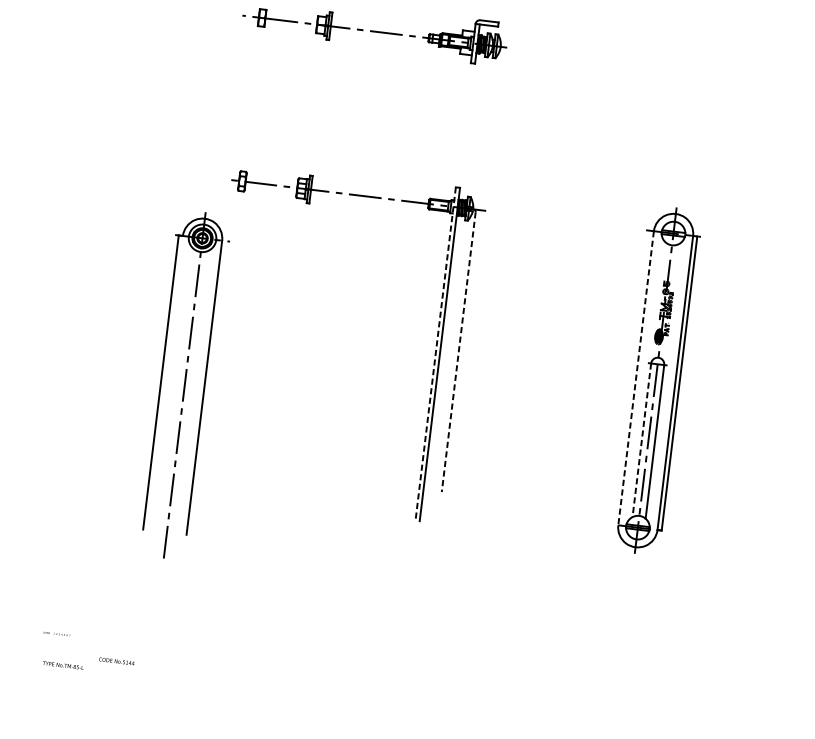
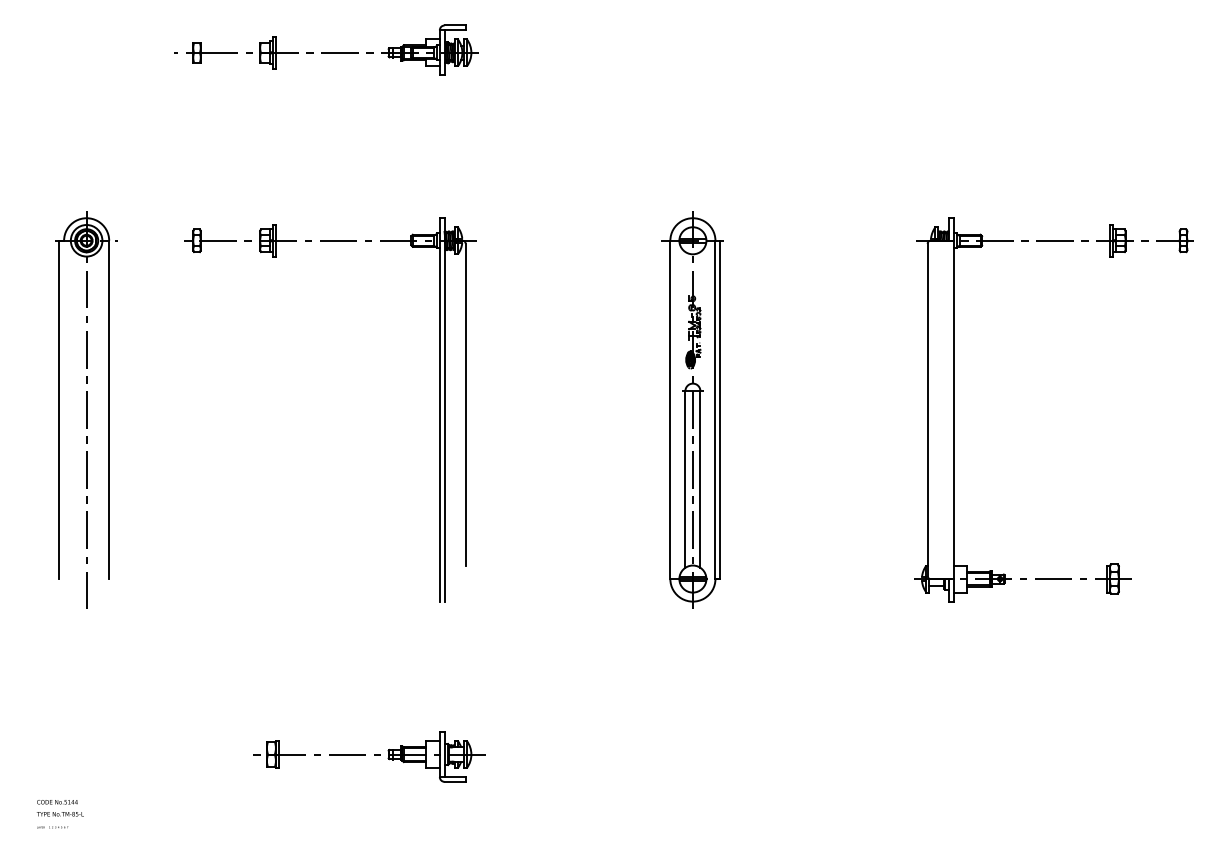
line: (458, 351) -> (465, 404), dashed -> solid
line: (435, 353) -> (439, 409), dashed -> solid
line: (636, 378) -> (670, 410), dashed -> solid
part: (184, 384) -> (86, 409), moved
line: (641, 440) -> (685, 479), dashed -> solid
text: (56, 634) -> (52, 827), moved
part: (338, 647) -> (369, 756), added
text: (116, 661) -> (57, 802), moved

